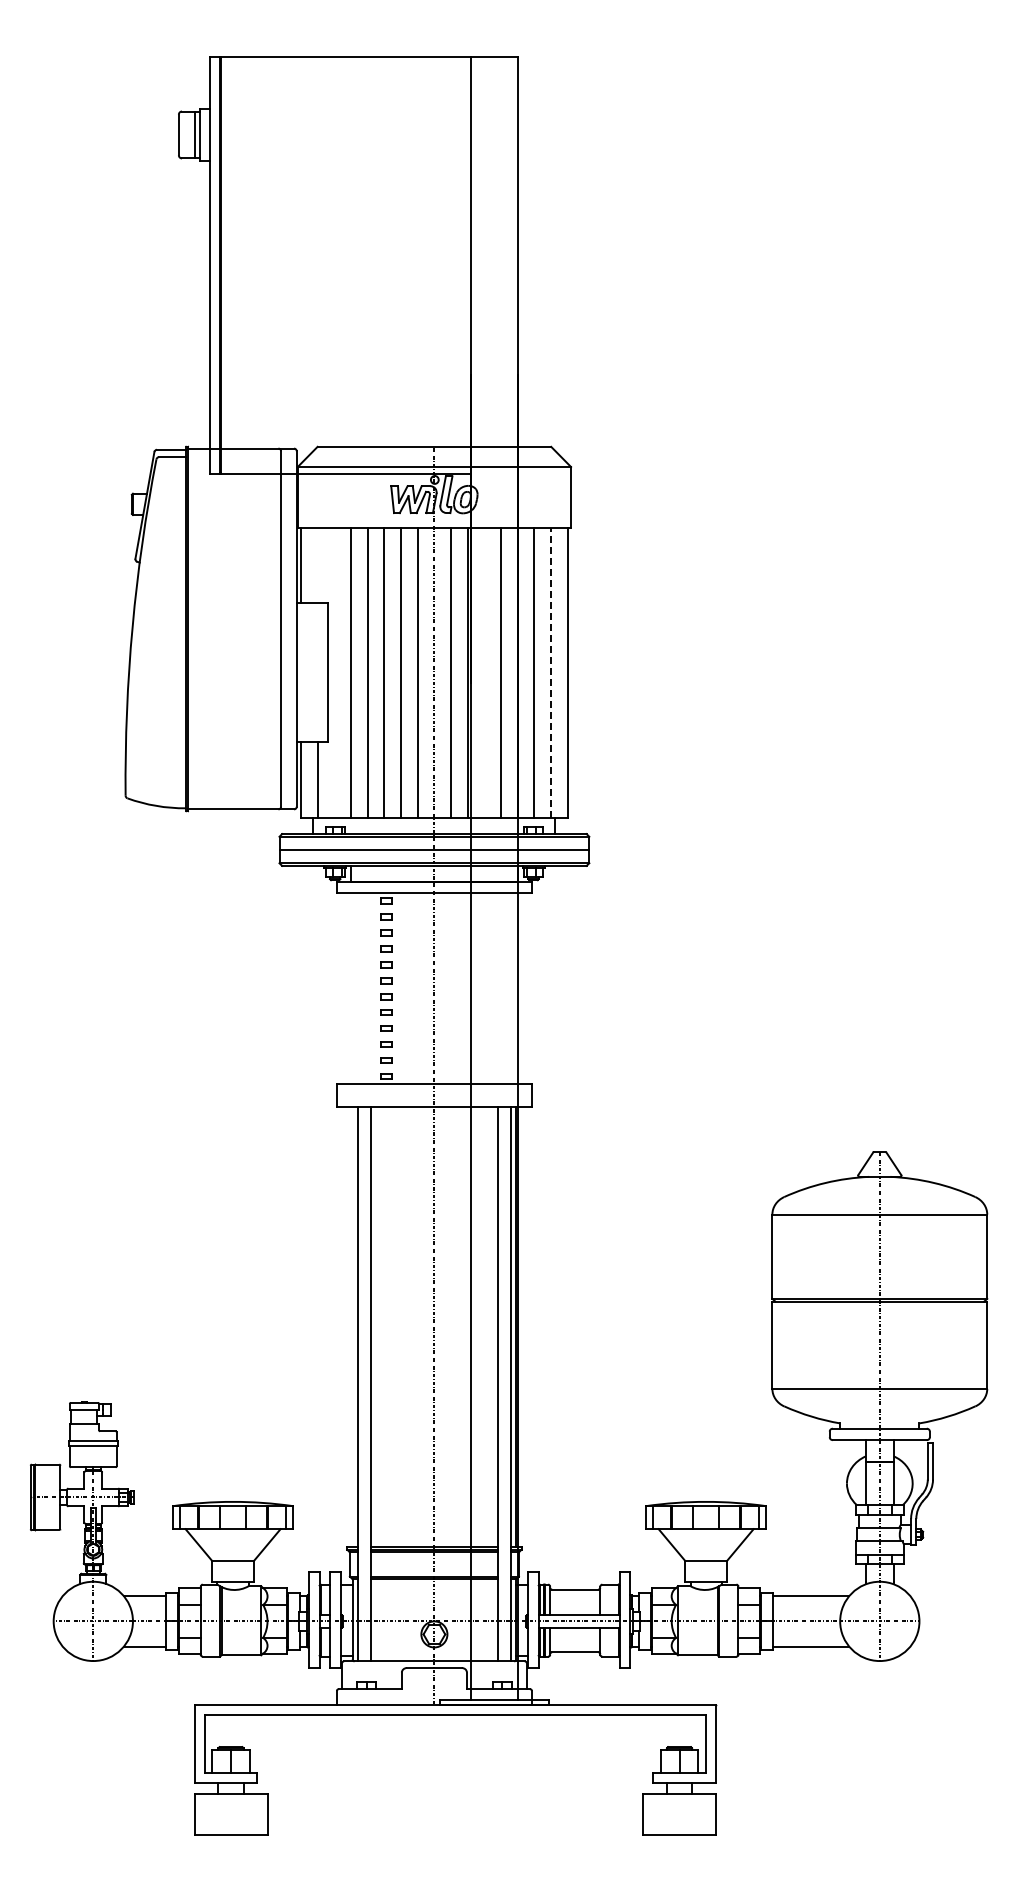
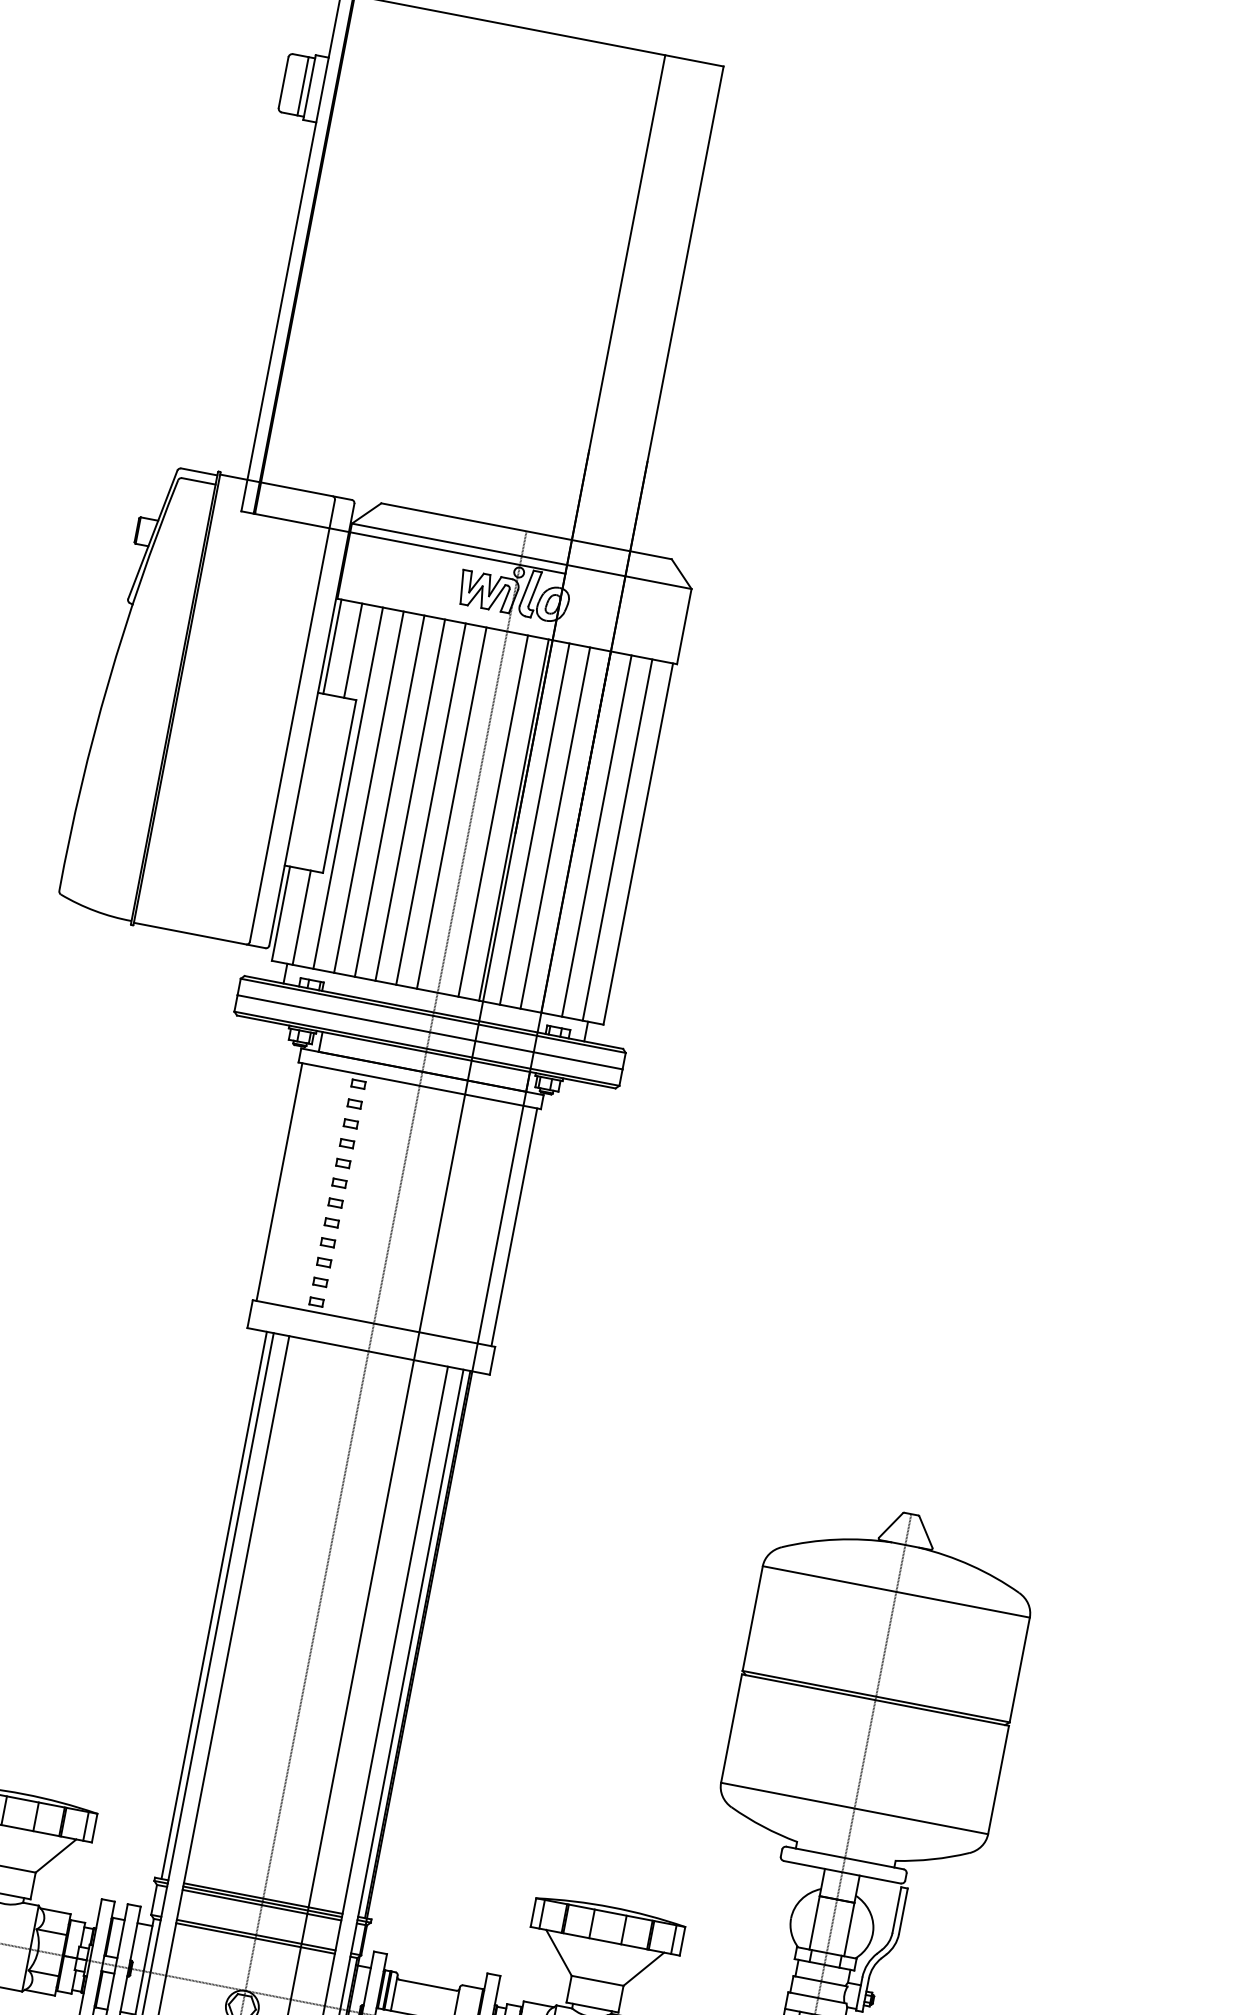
line: (317, 565) -> (352, 650), added
line: (334, 672) -> (348, 787), added
line: (484, 672) -> (534, 823), added
line: (551, 672) -> (618, 839), dashed -> solid
line: (339, 988) -> (279, 1181), added
line: (528, 988) -> (513, 1226), added
line: (352, 1326) -> (214, 1604), added

